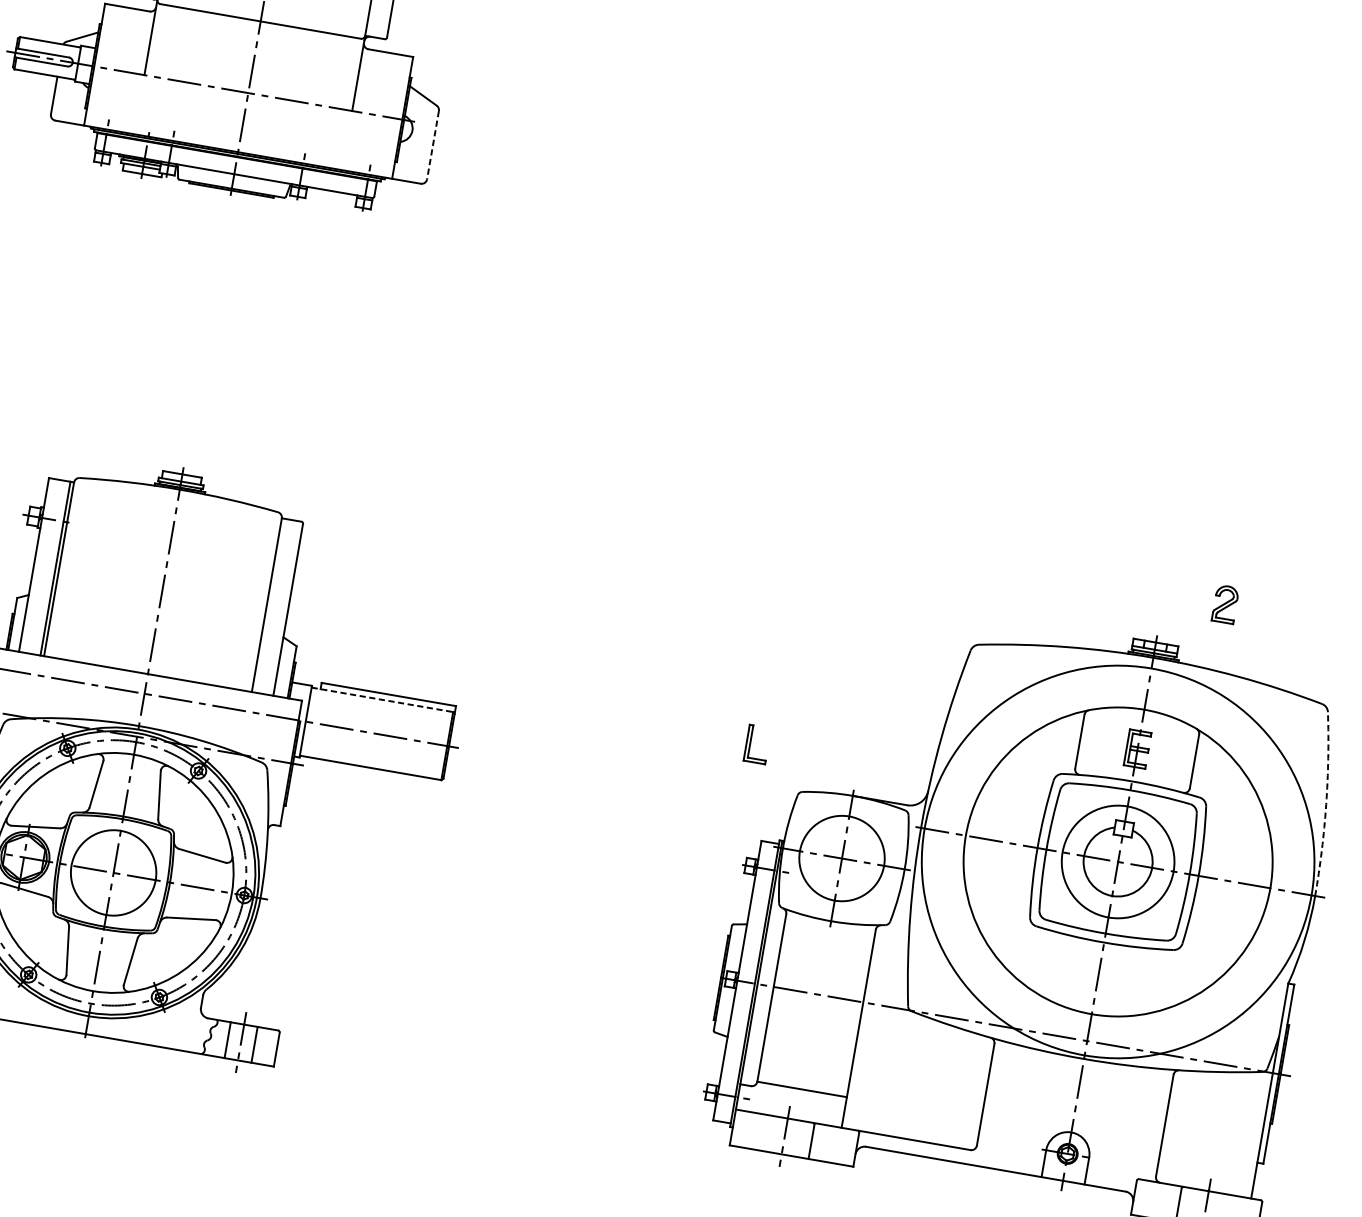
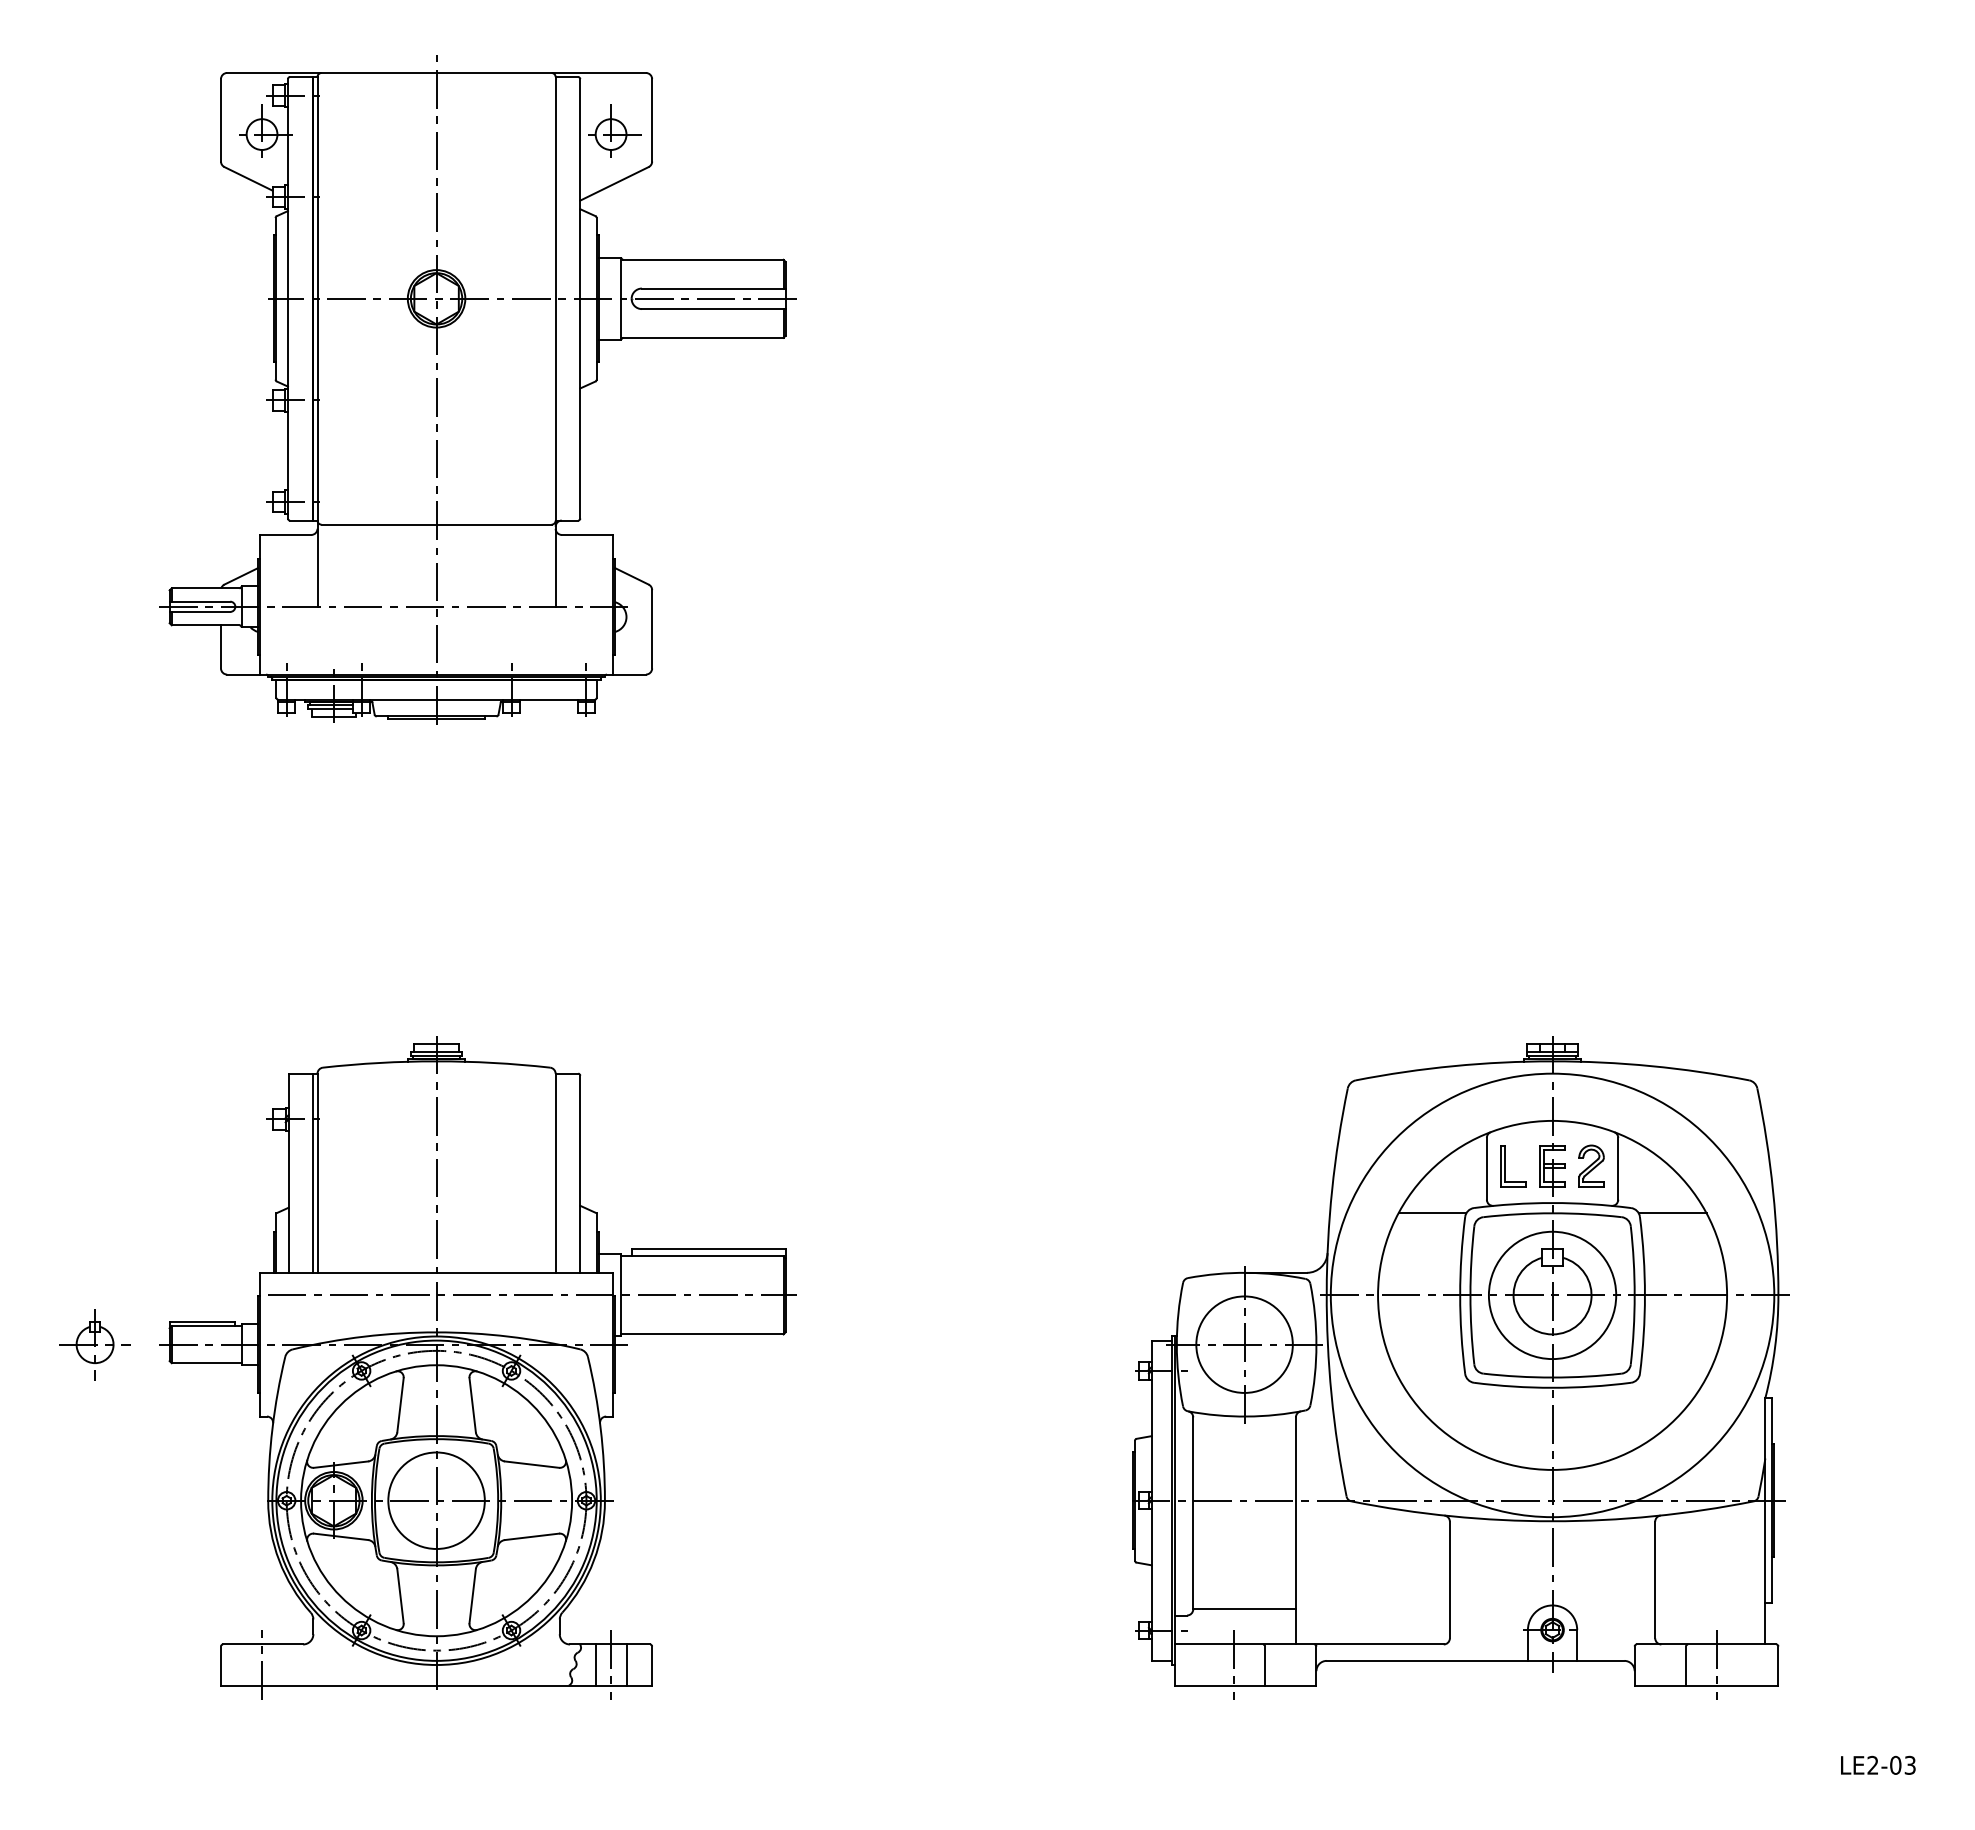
line: (433, 145) -> (652, 629), dashed -> solid
part: (1225, 603) -> (1591, 1165), moved
line: (382, 699) -> (702, 1256), dashed -> solid
part: (750, 743) -> (1505, 1166), moved
line: (1024, 772) -> (1431, 1213), added
arc: (1326, 804) -> (1773, 1191), dashed -> solid
line: (1235, 808) -> (1672, 1213), added

